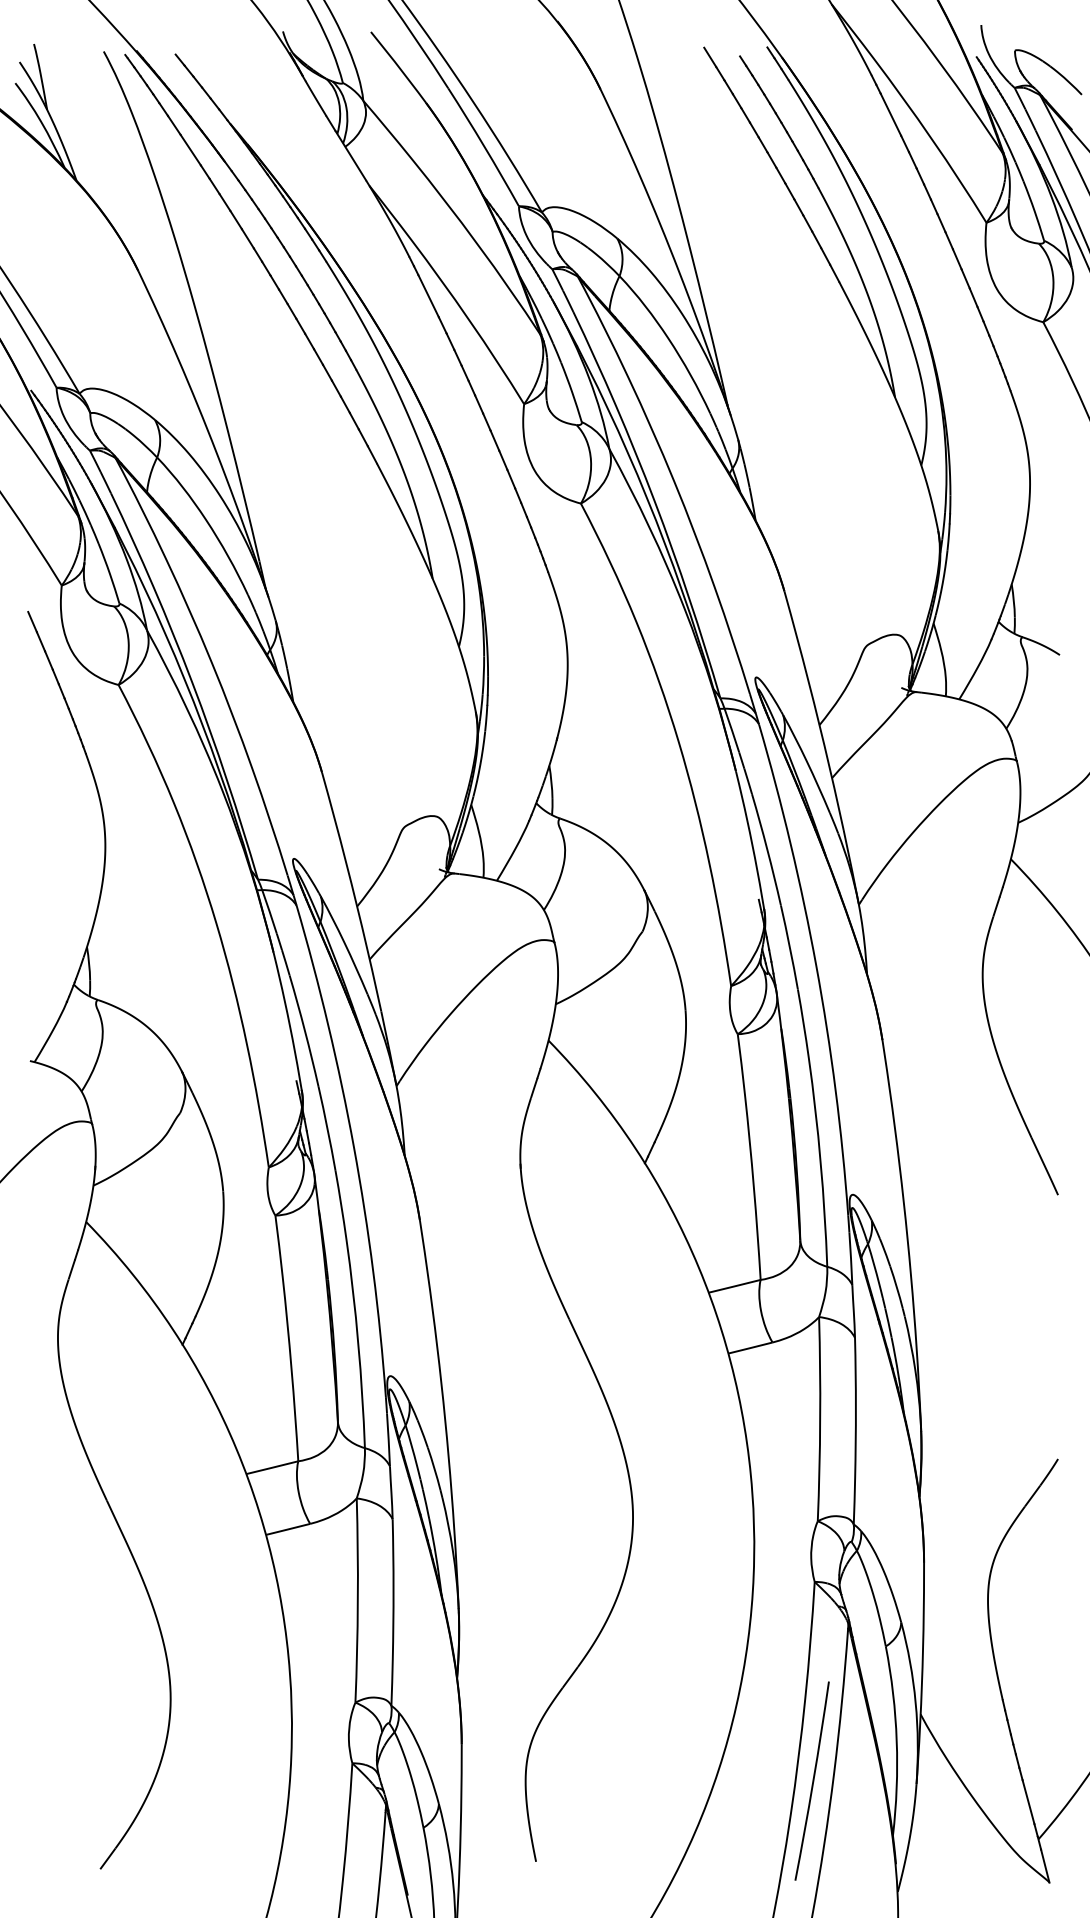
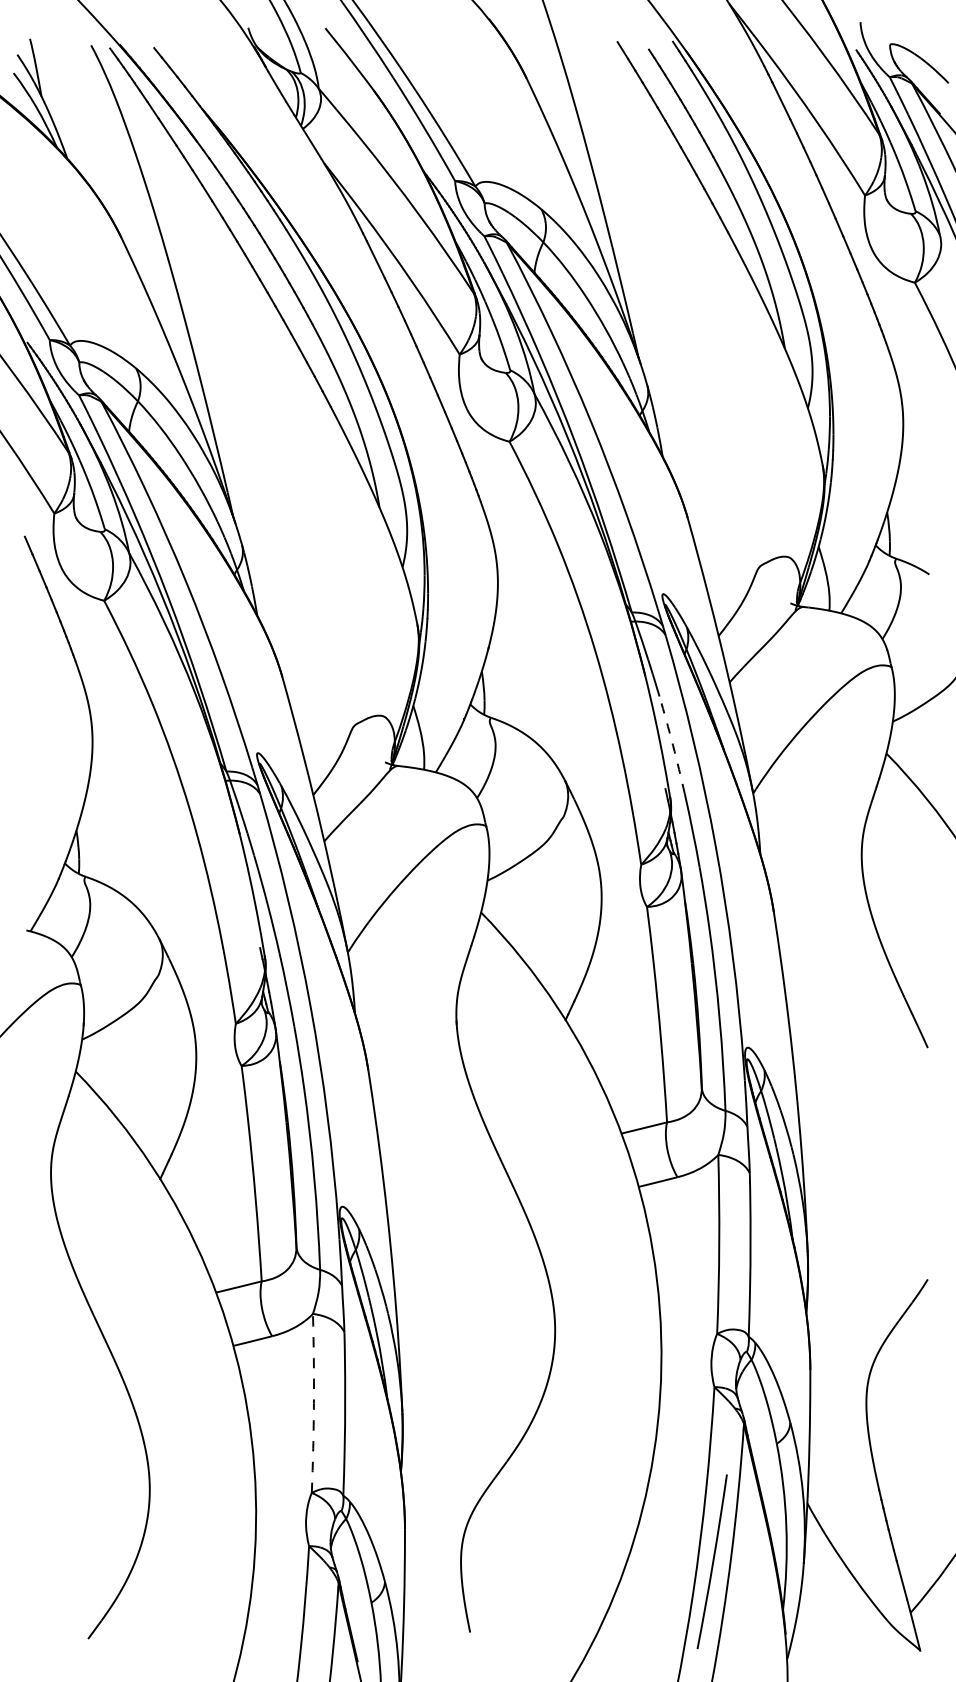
arc: (766, 850) -> (672, 745), solid -> dashed
arc: (357, 1600) -> (313, 1403), solid -> dashed

